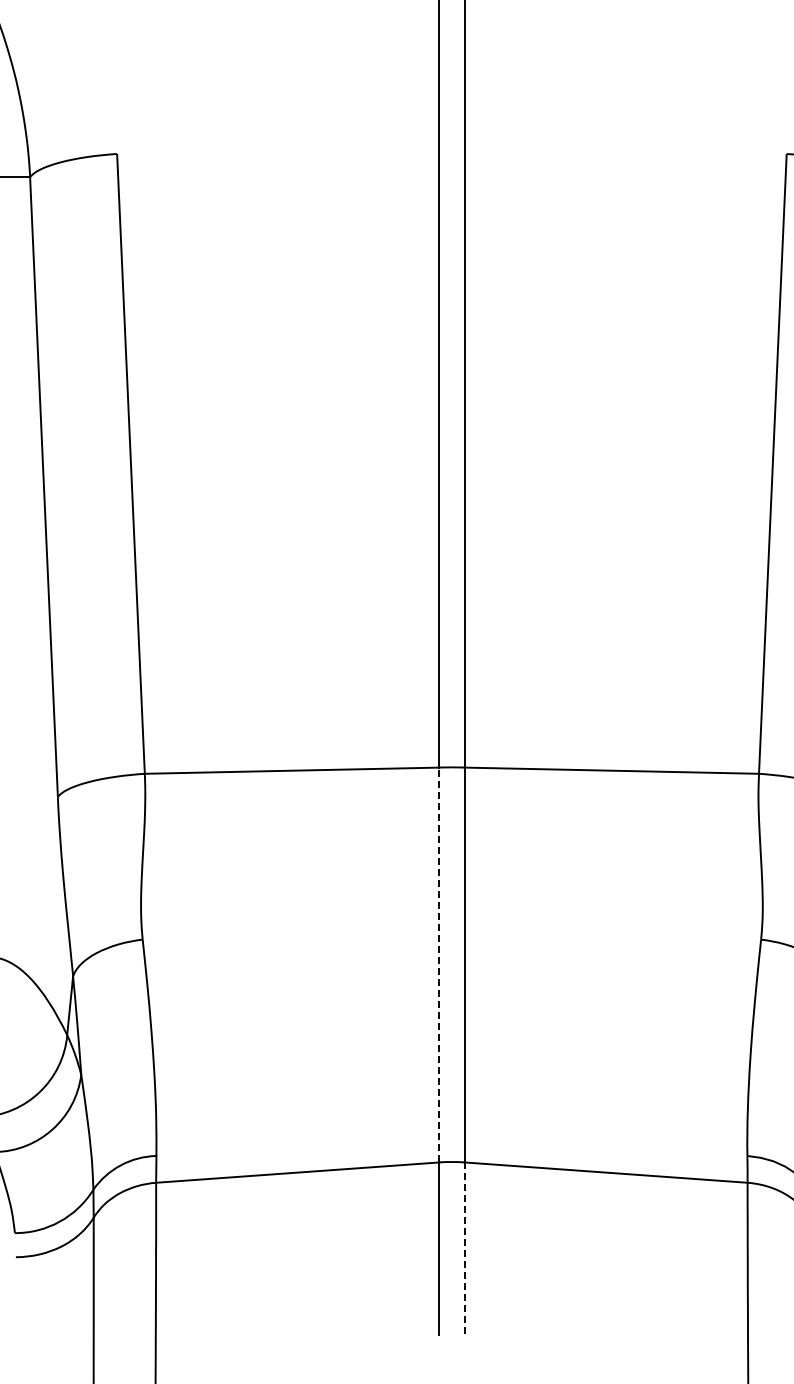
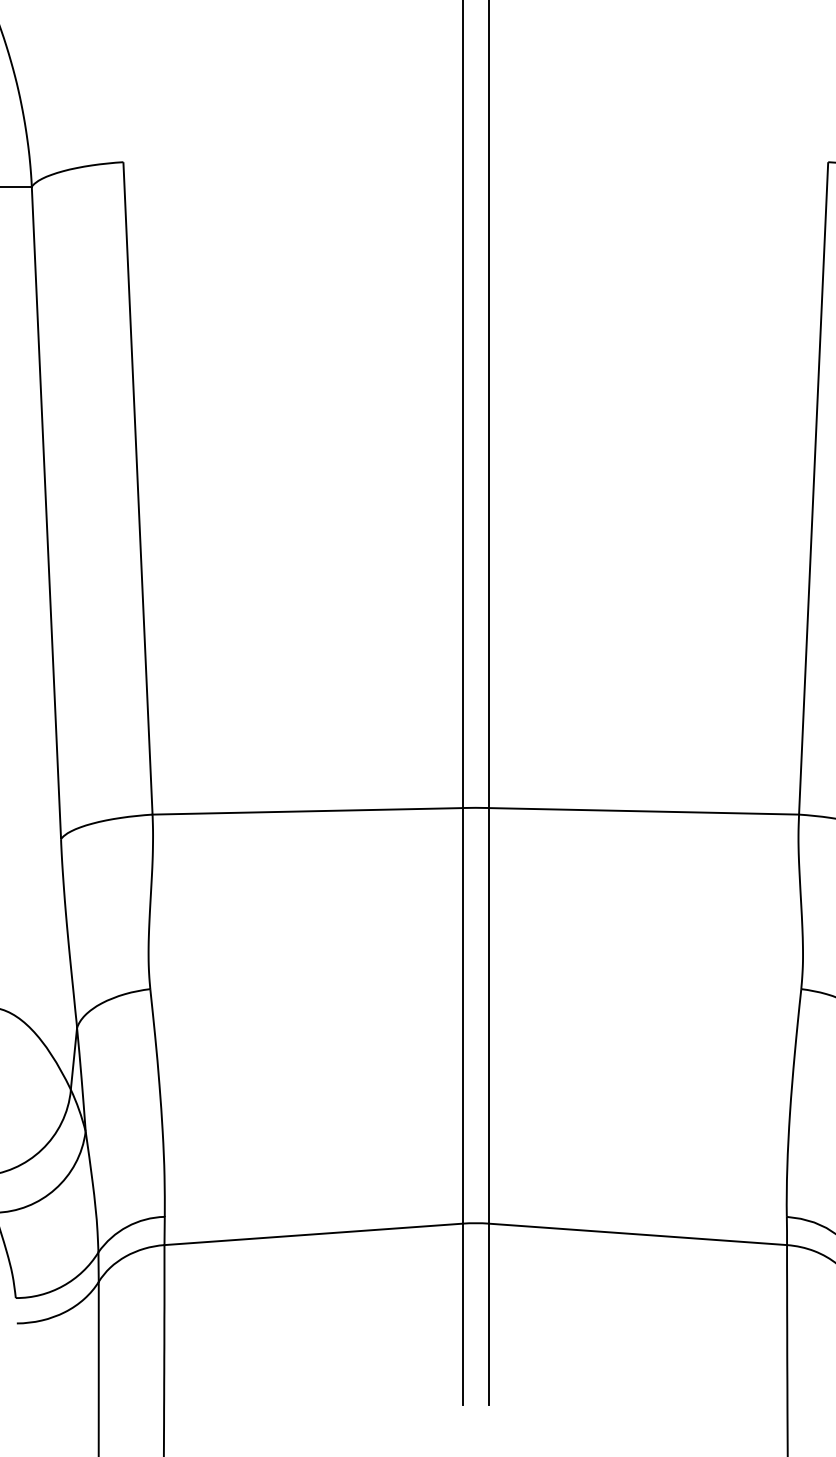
line: (439, 964) -> (462, 1015), dashed -> solid
line: (464, 1249) -> (489, 1315), dashed -> solid

